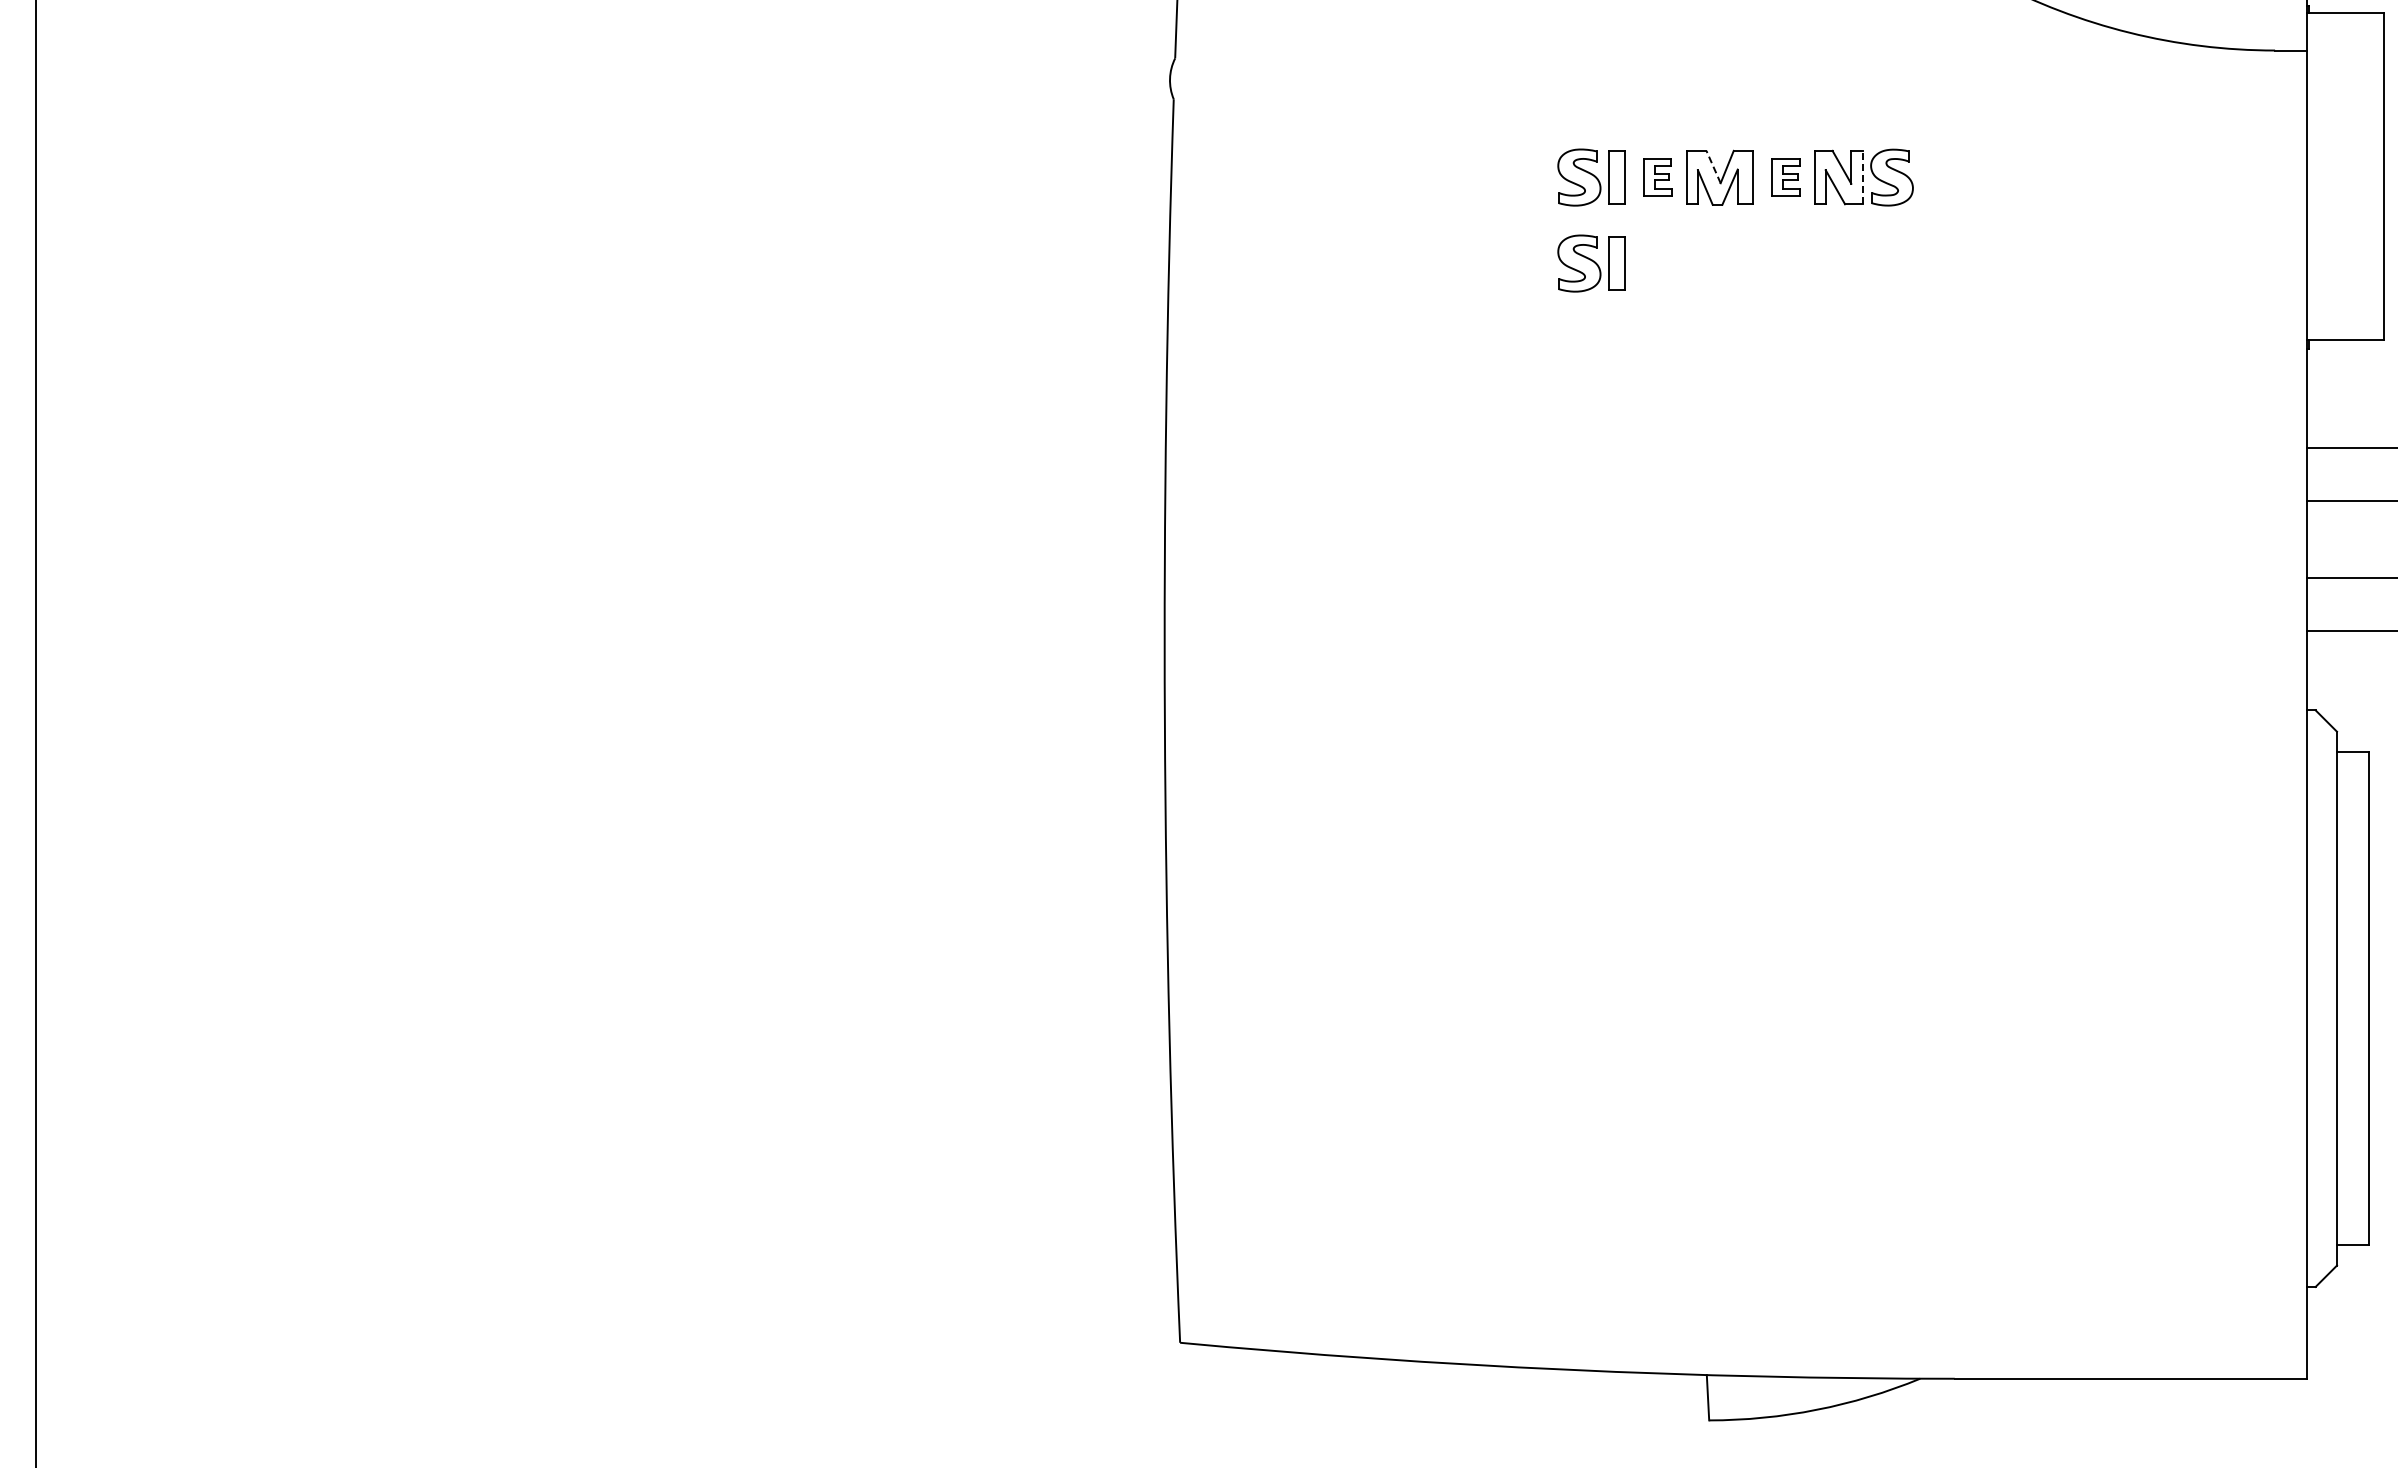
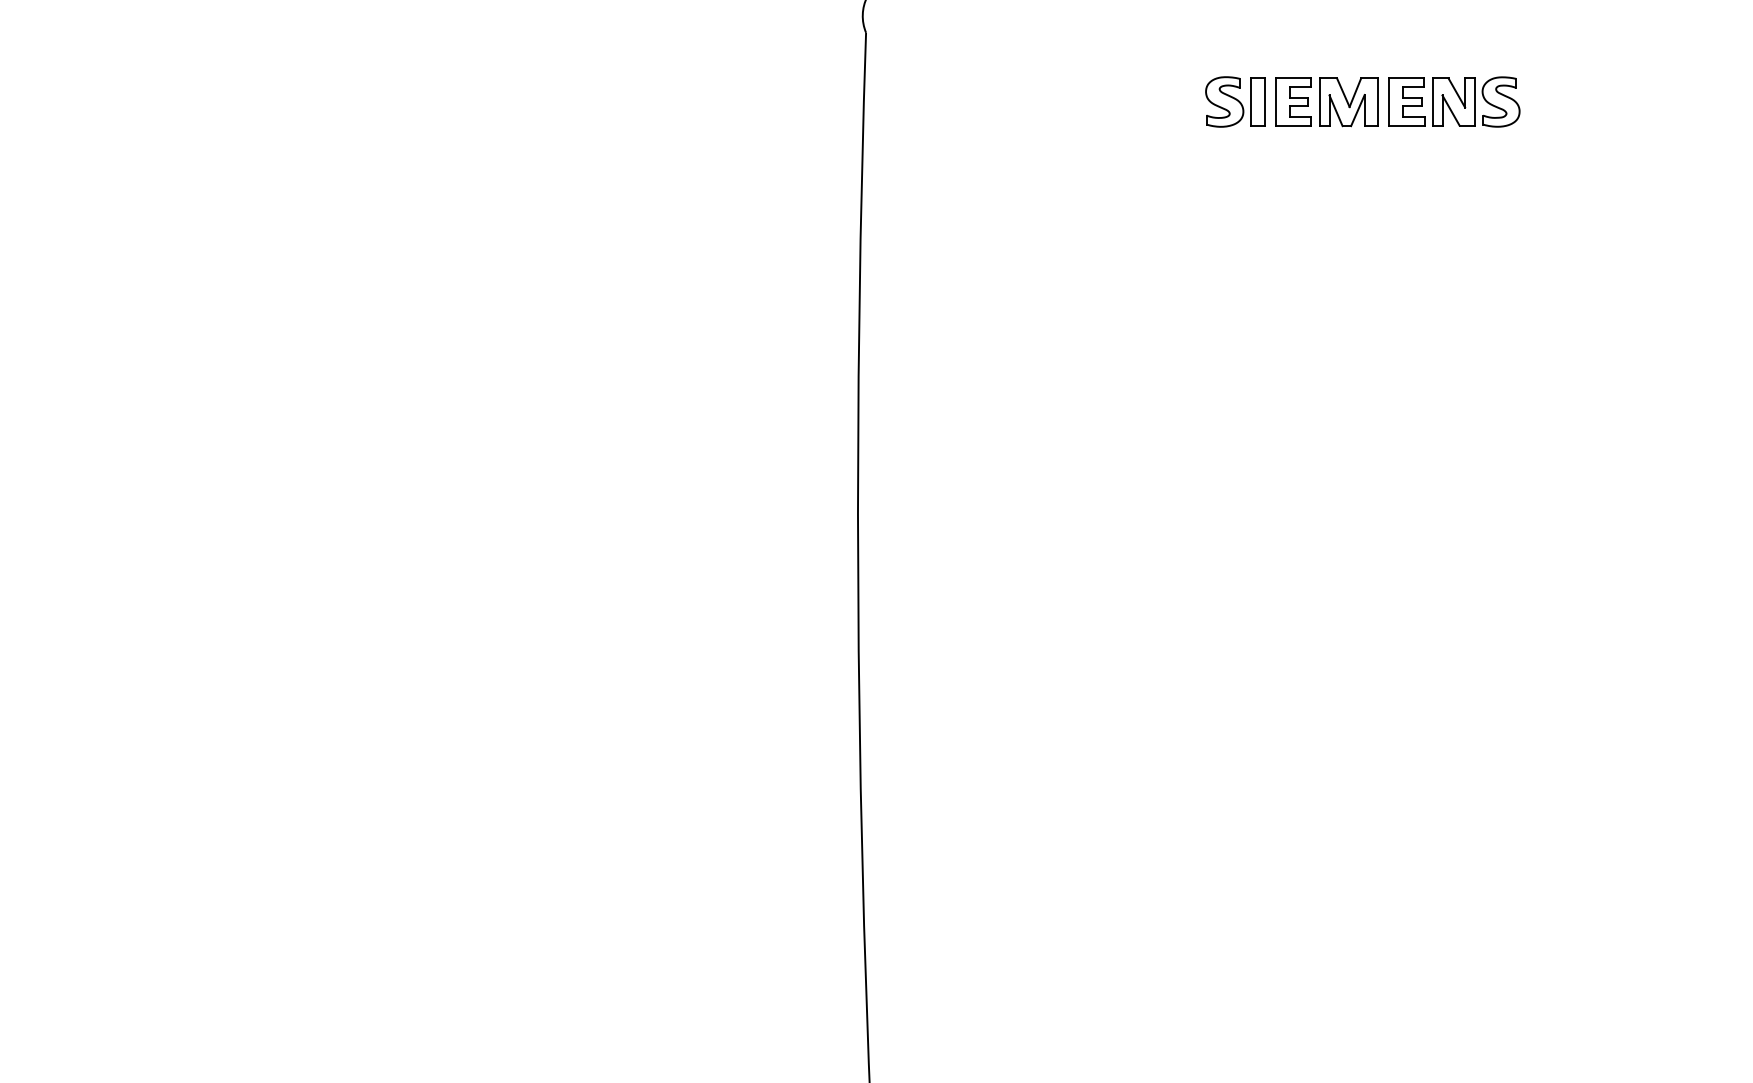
line: (1713, 167) -> (1343, 93), dashed -> solid
part: (1657, 177) -> (1293, 101), size x1.43
part: (1785, 177) -> (1406, 101), size x1.43
line: (1862, 177) -> (1475, 101), dashed -> solid
part: (1591, 263) -> (1235, 177), removed

